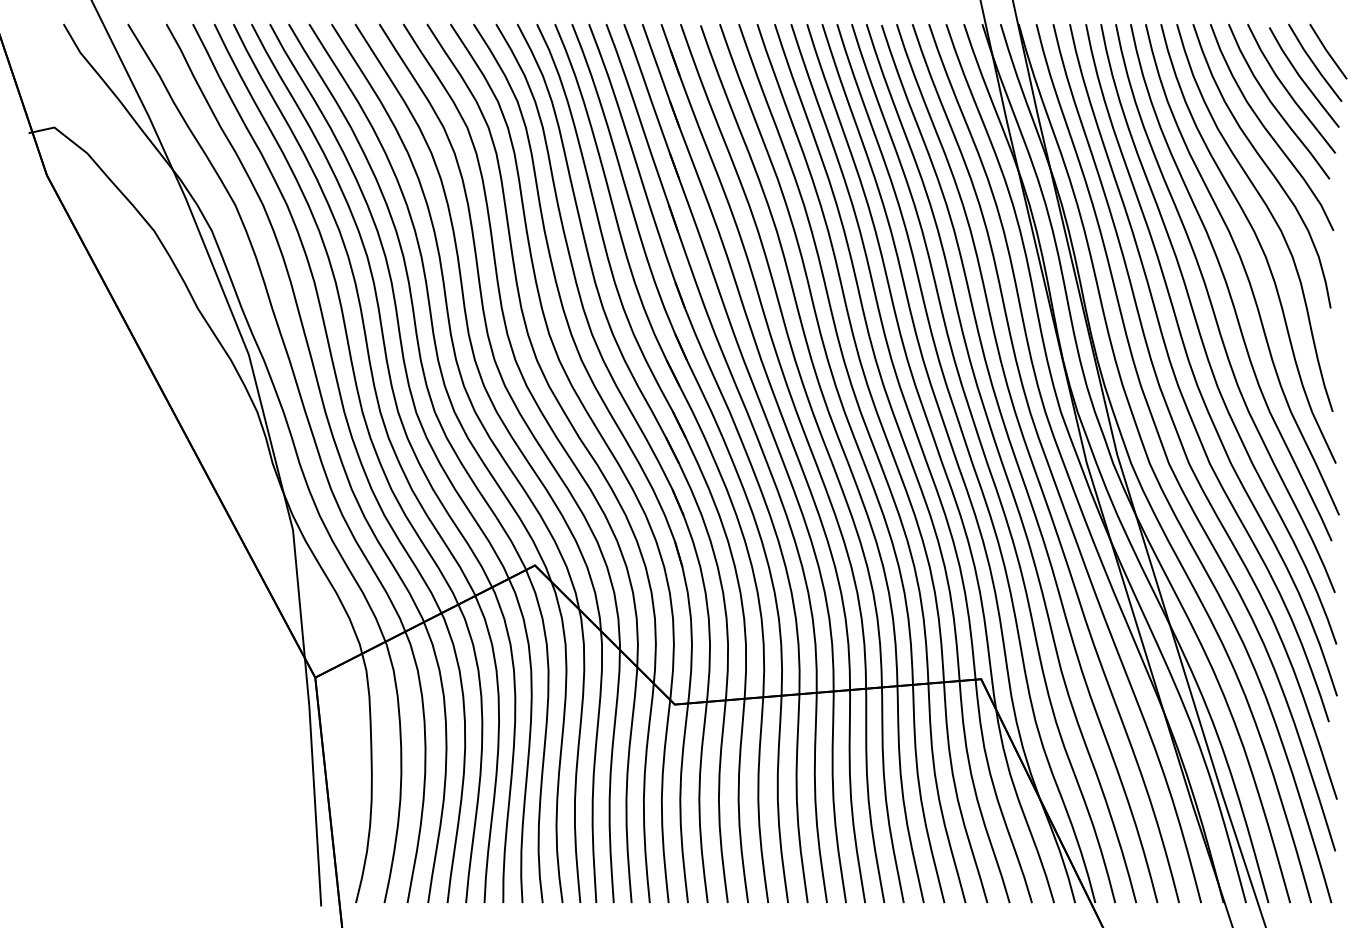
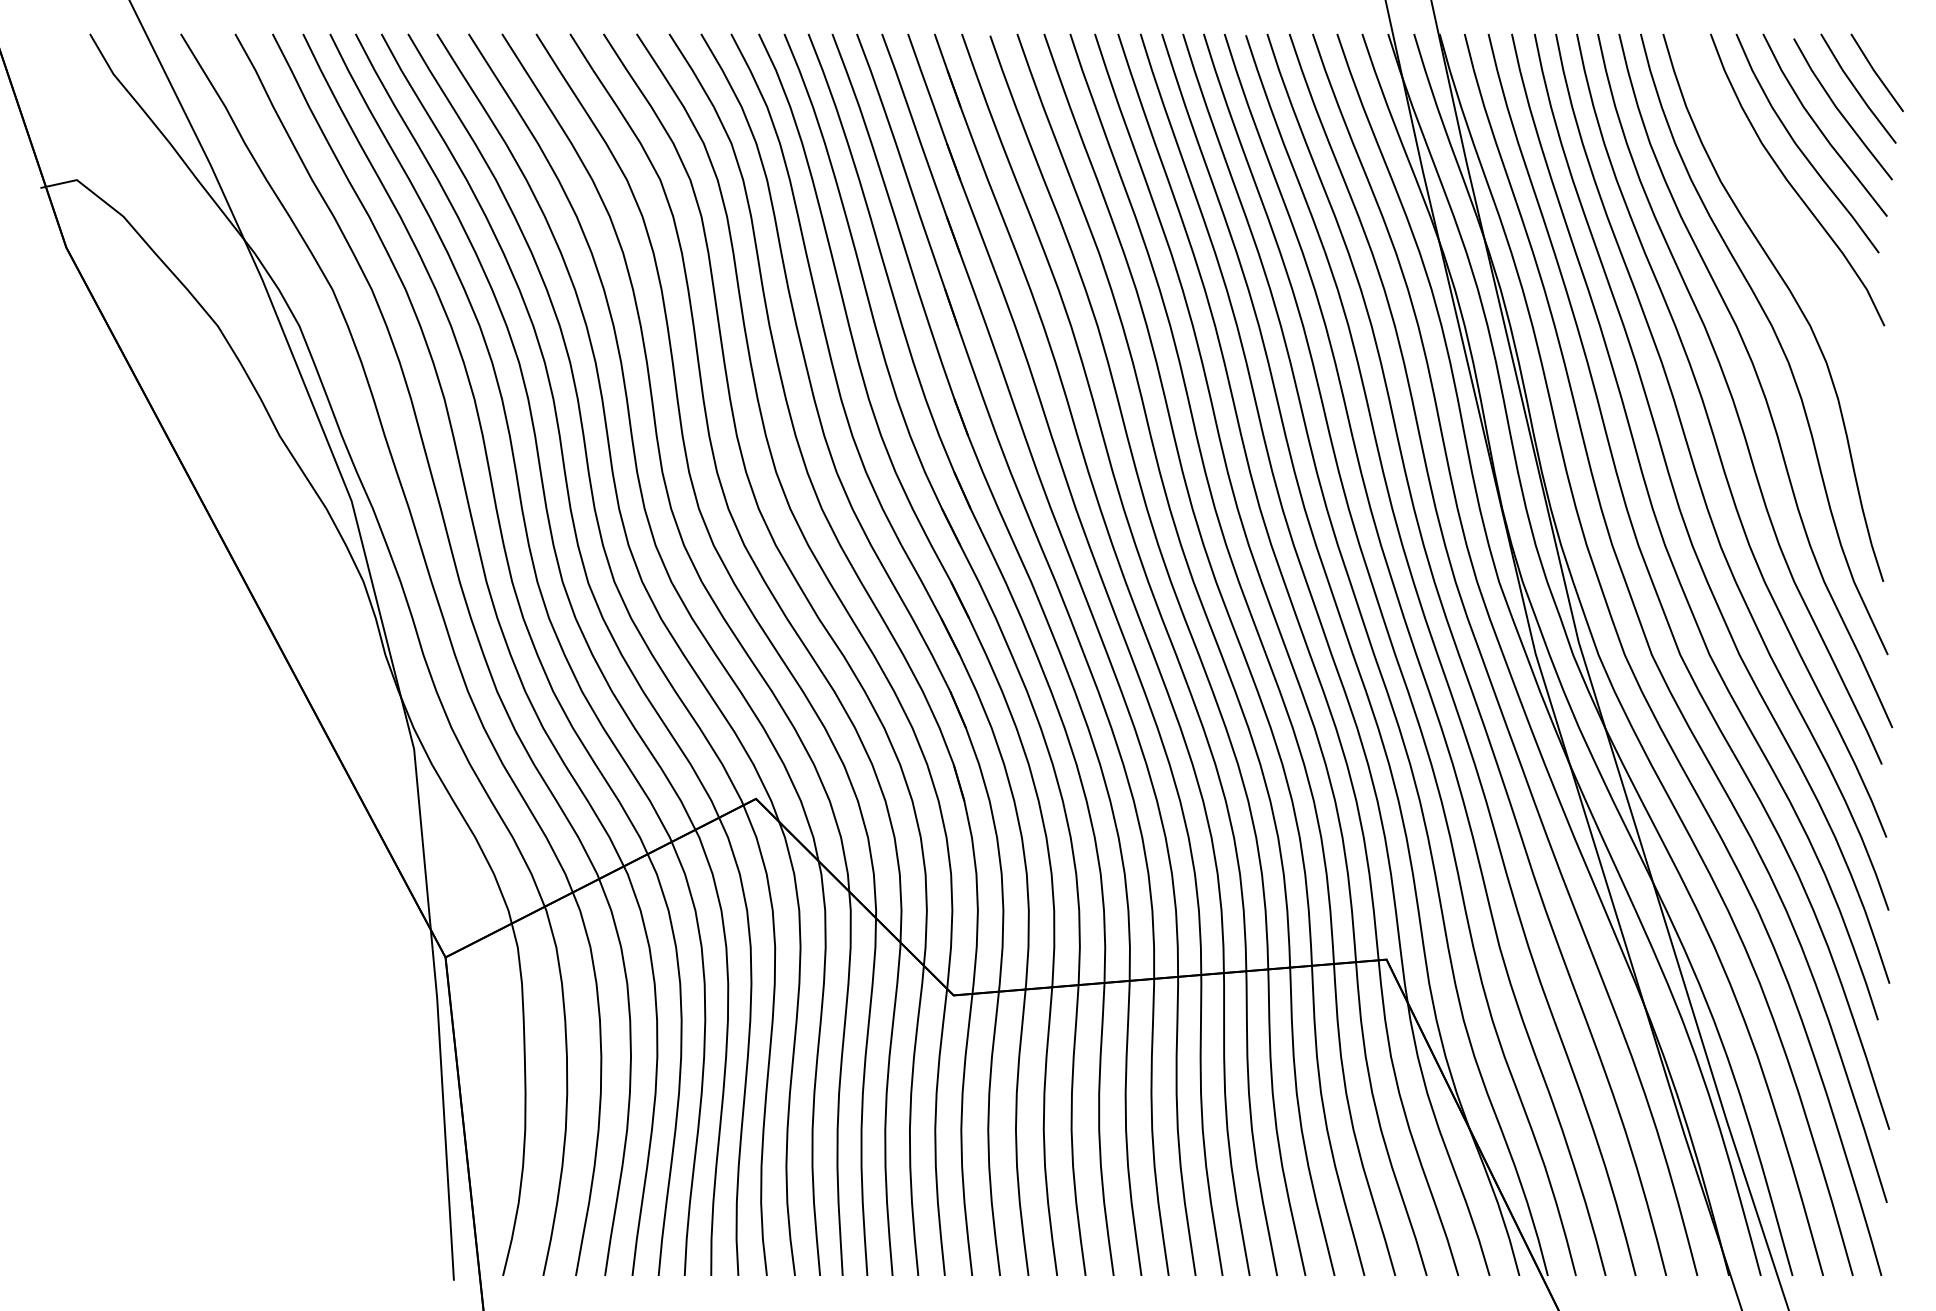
curve: (1263, 163) -> (1785, 230), removed

